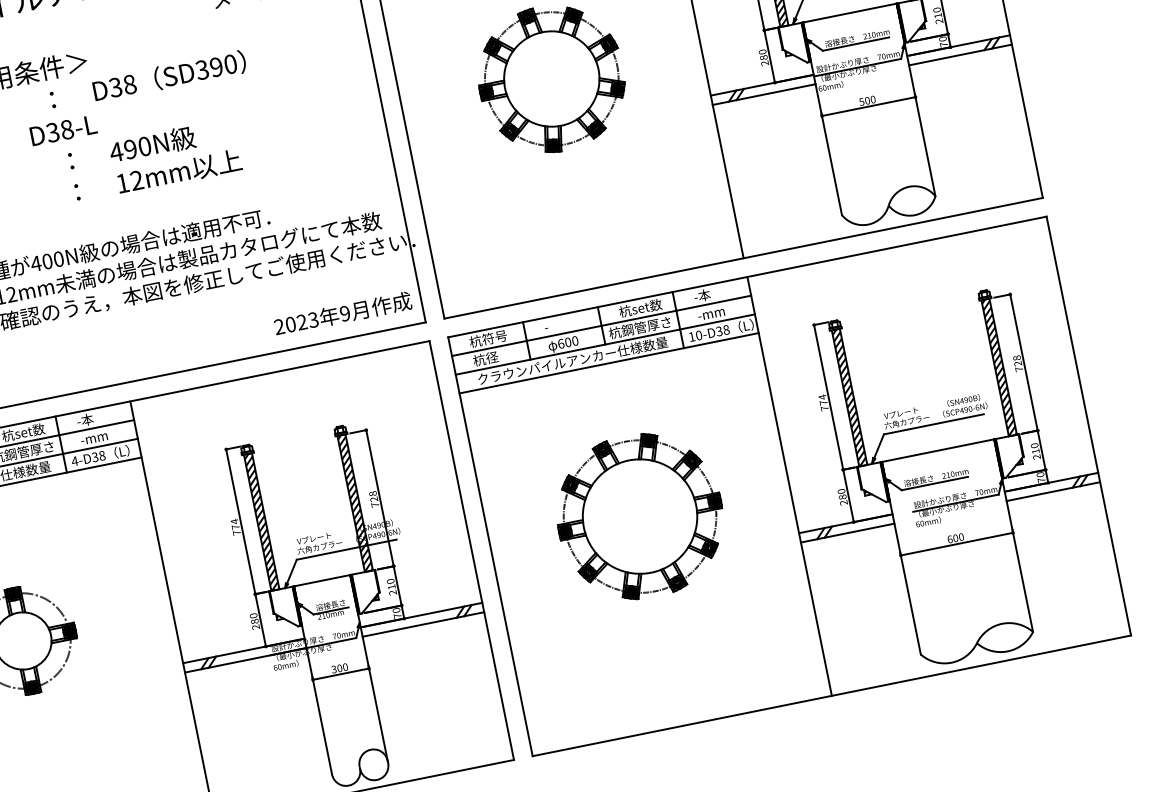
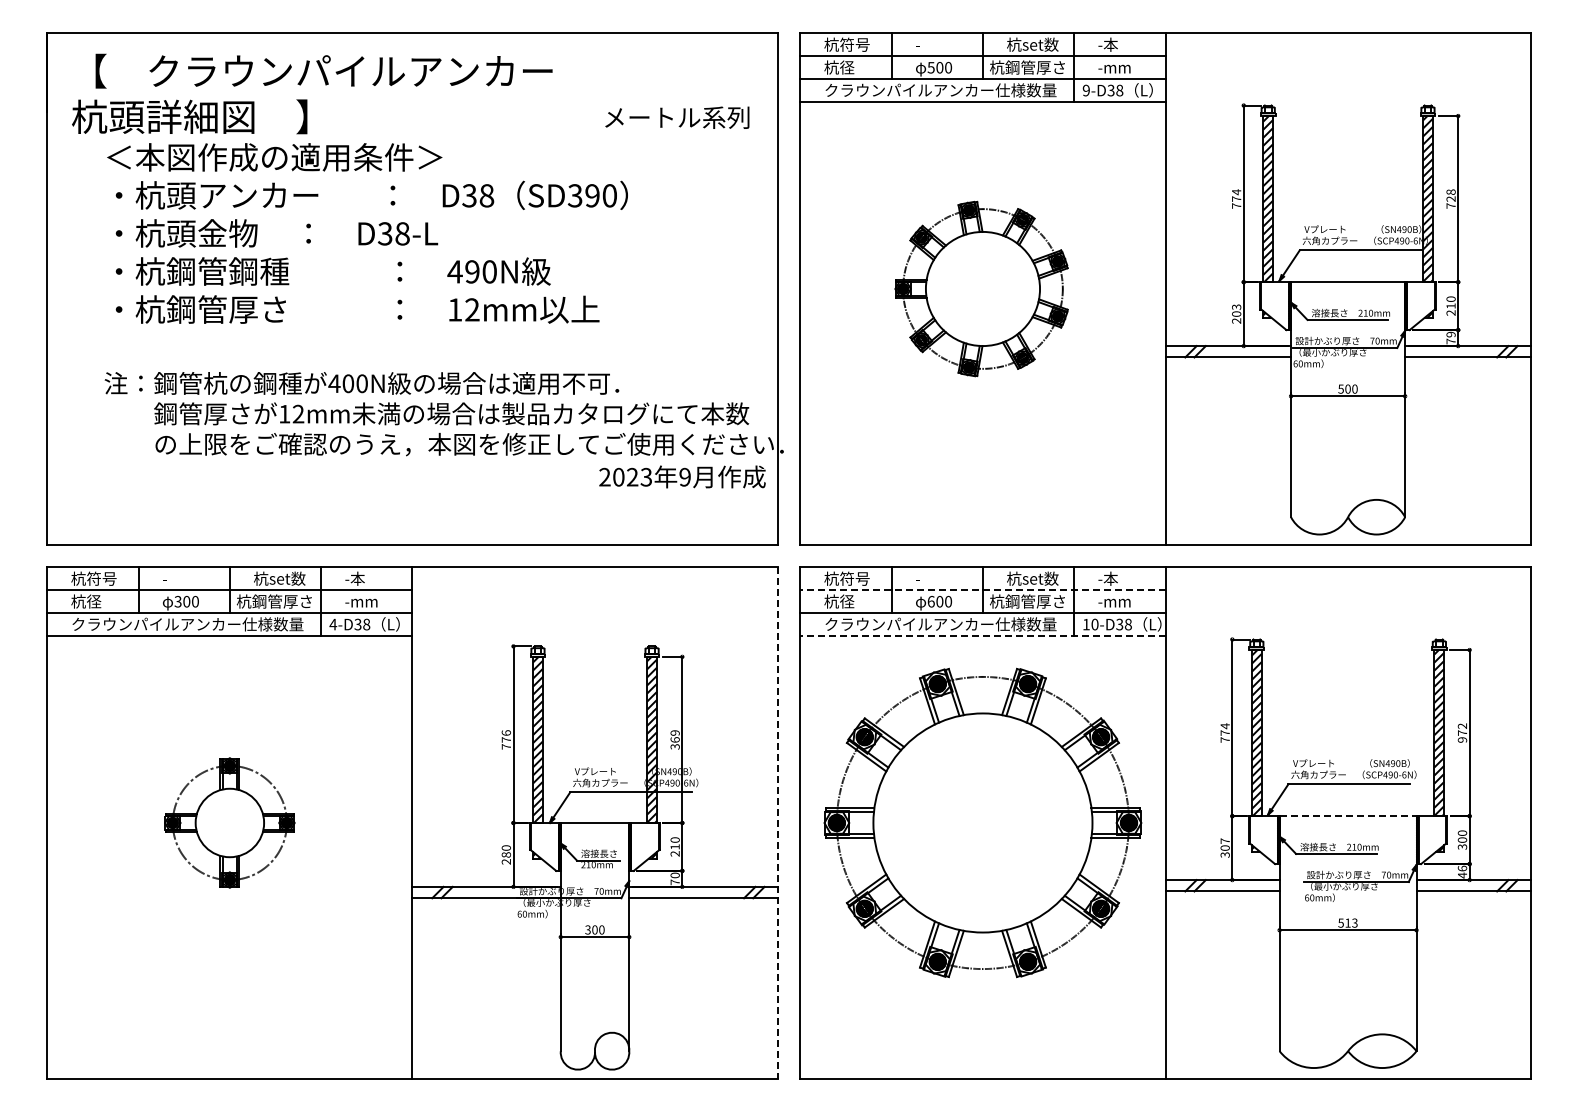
text: (942, 39) -> (1450, 334), 70 -> 79
text: (763, 54) -> (1236, 310), 280 -> 203
text: (342, 313) -> (682, 476), moved
line: (601, 326) -> (982, 590), solid -> dashed
line: (608, 363) -> (982, 635), solid -> dashed
text: (1018, 363) -> (1462, 732), 728 -> 972
line: (938, 450) -> (1348, 816), solid -> dashed
text: (1036, 454) -> (1462, 843), 210 -> 300
text: (1040, 477) -> (1461, 871), 70 -> 46
text: (842, 496) -> (1224, 847), 280 -> 307
text: (373, 499) -> (674, 739), 728 -> 369
part: (639, 516) -> (982, 822), size x1.6
text: (234, 522) -> (505, 733), 774 -> 776
text: (955, 537) -> (1347, 922), 600 -> 513
line: (471, 550) -> (777, 822), solid -> dashed

